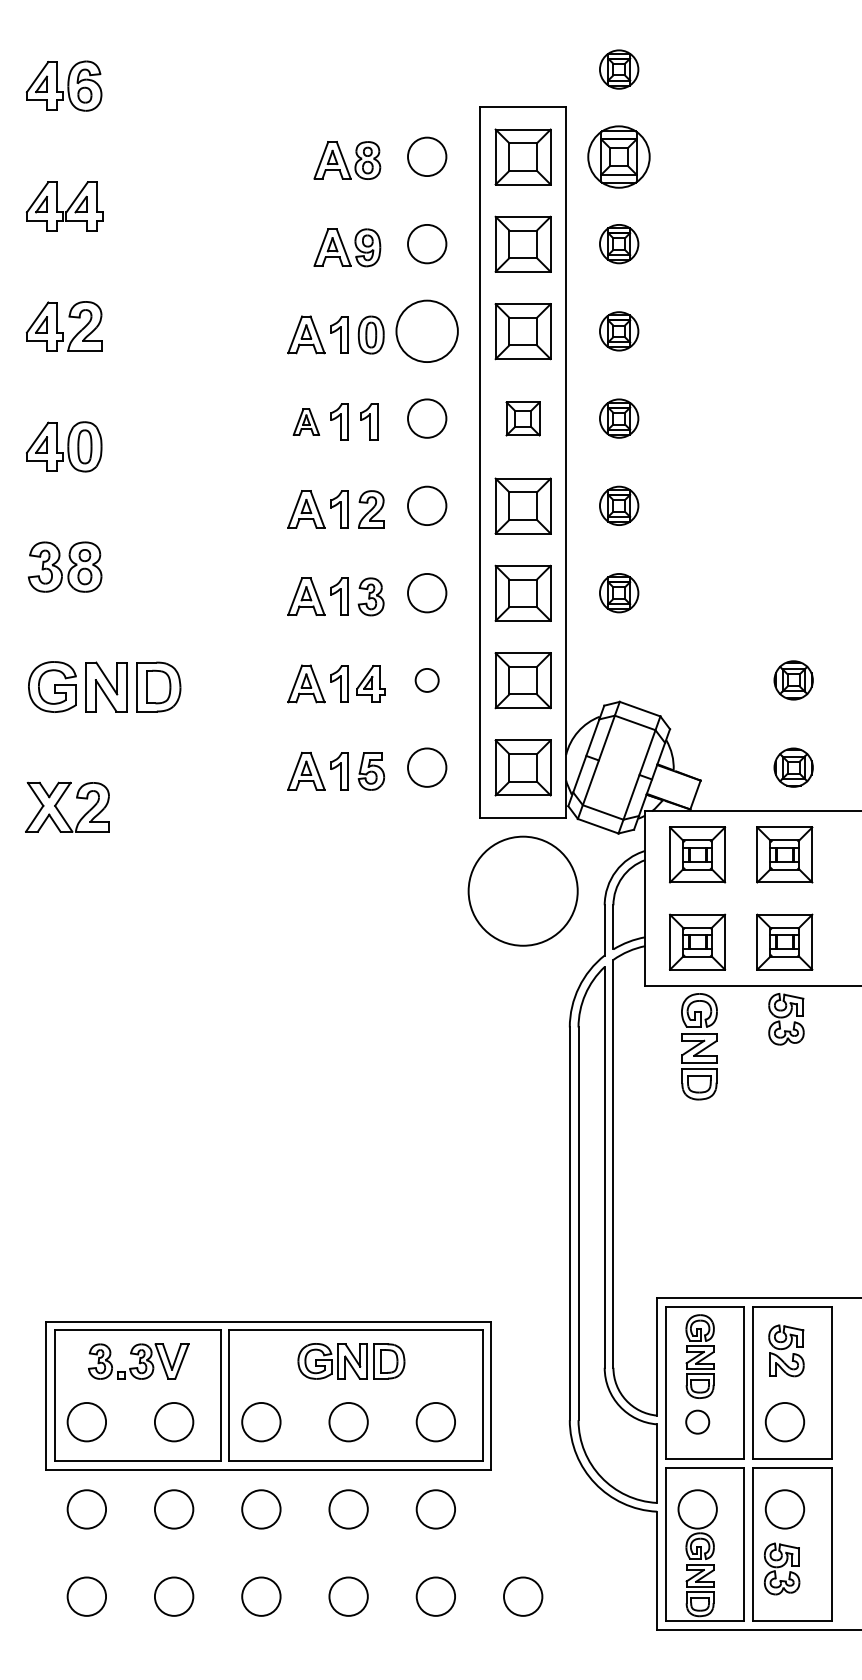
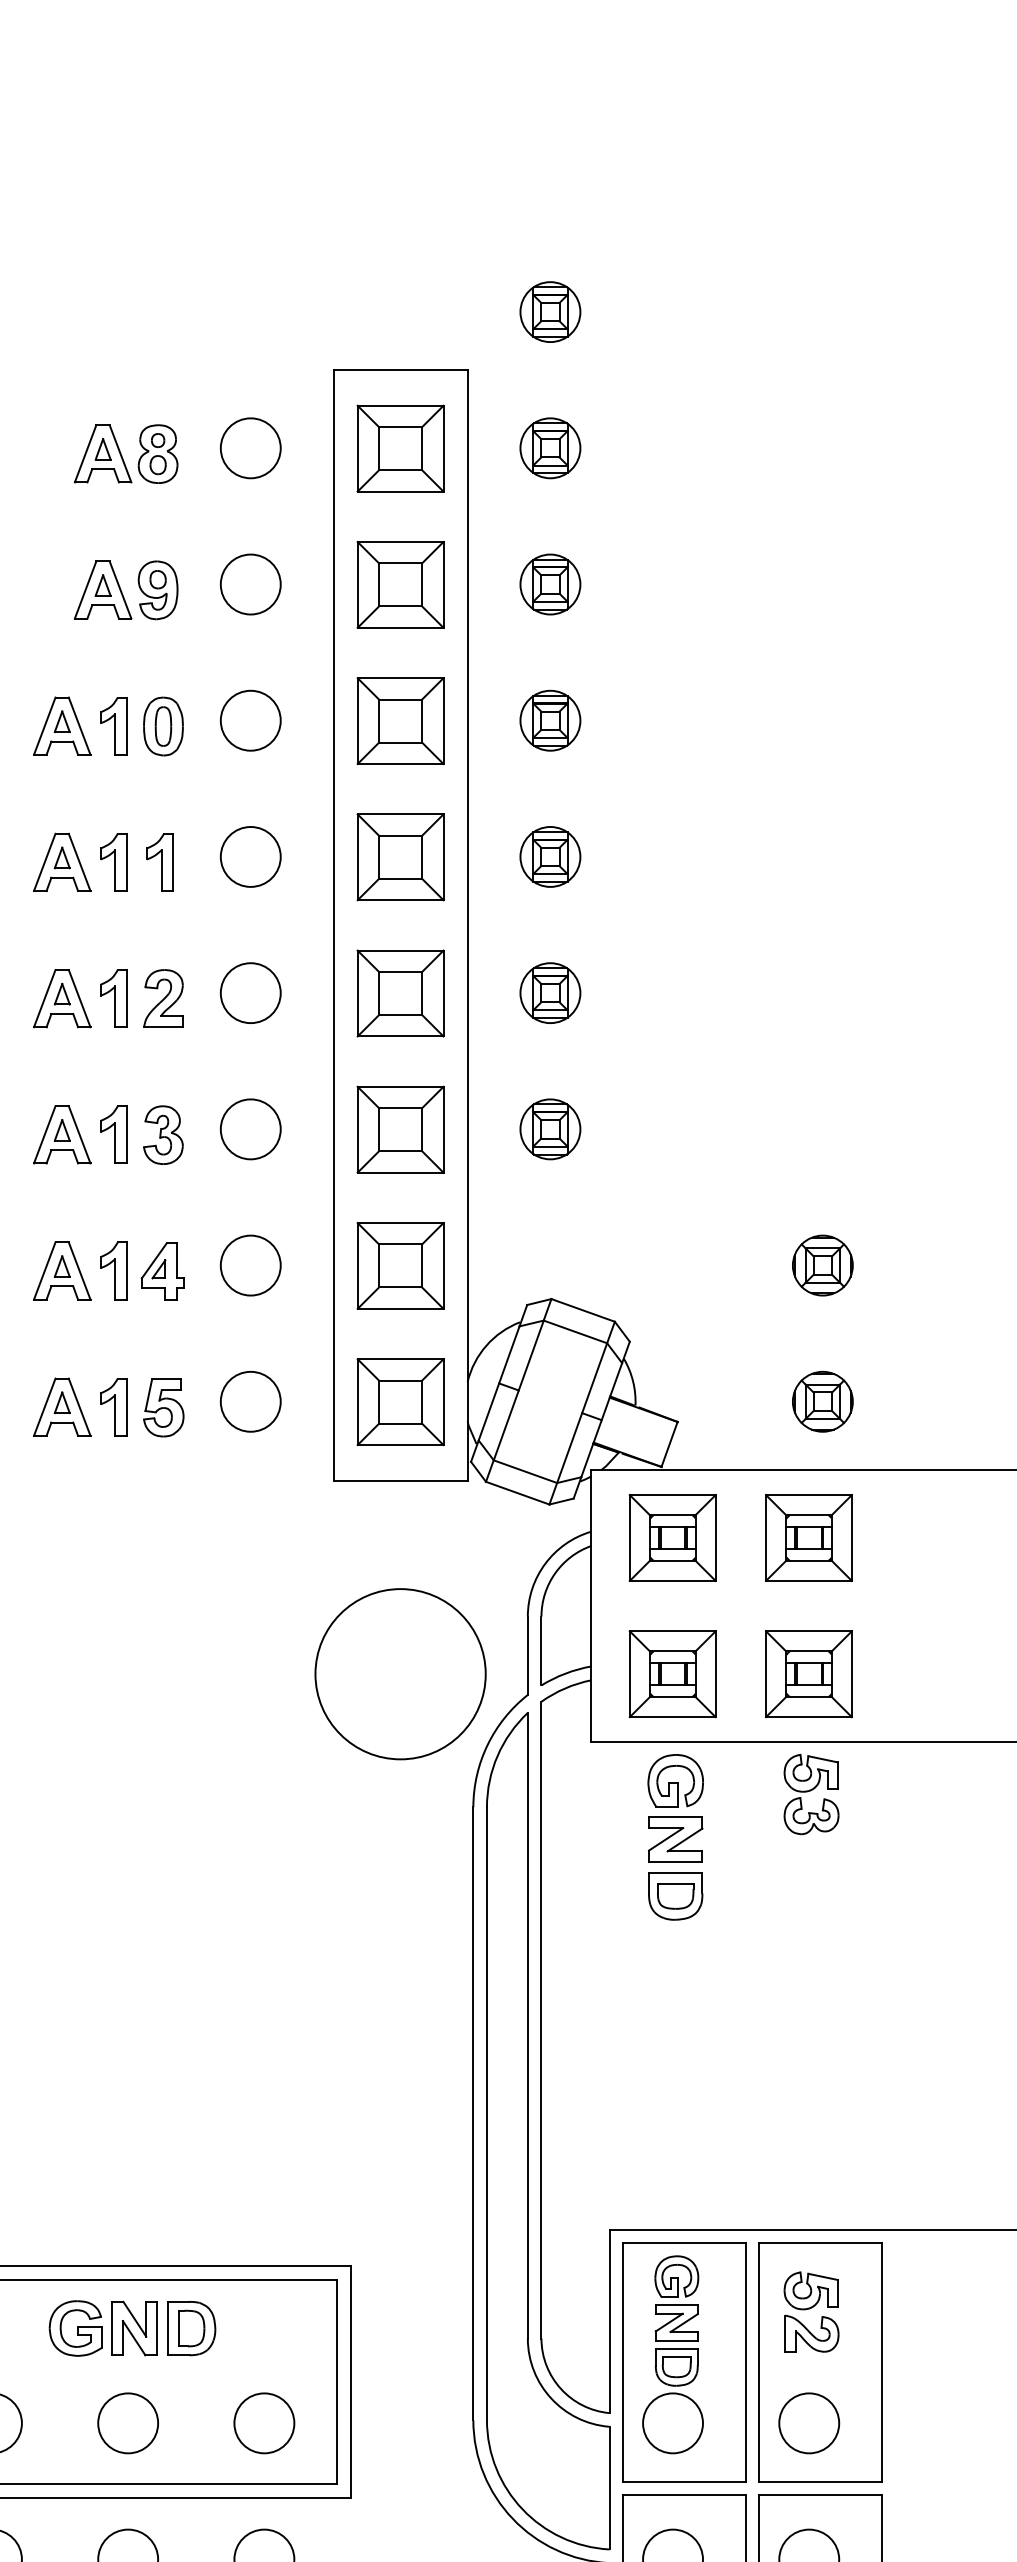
part: (619, 156) -> (550, 447), size x0.62
circle: (427, 331) -> (251, 720), size x0.62
part: (522, 418) -> (399, 856), size x1.67
part: (306, 421) -> (62, 861), size x1.43
circle: (427, 680) -> (251, 1265), size x1.67
circle: (522, 890) -> (399, 1673), moved
circle: (697, 1421) -> (672, 2422), size x1.67

